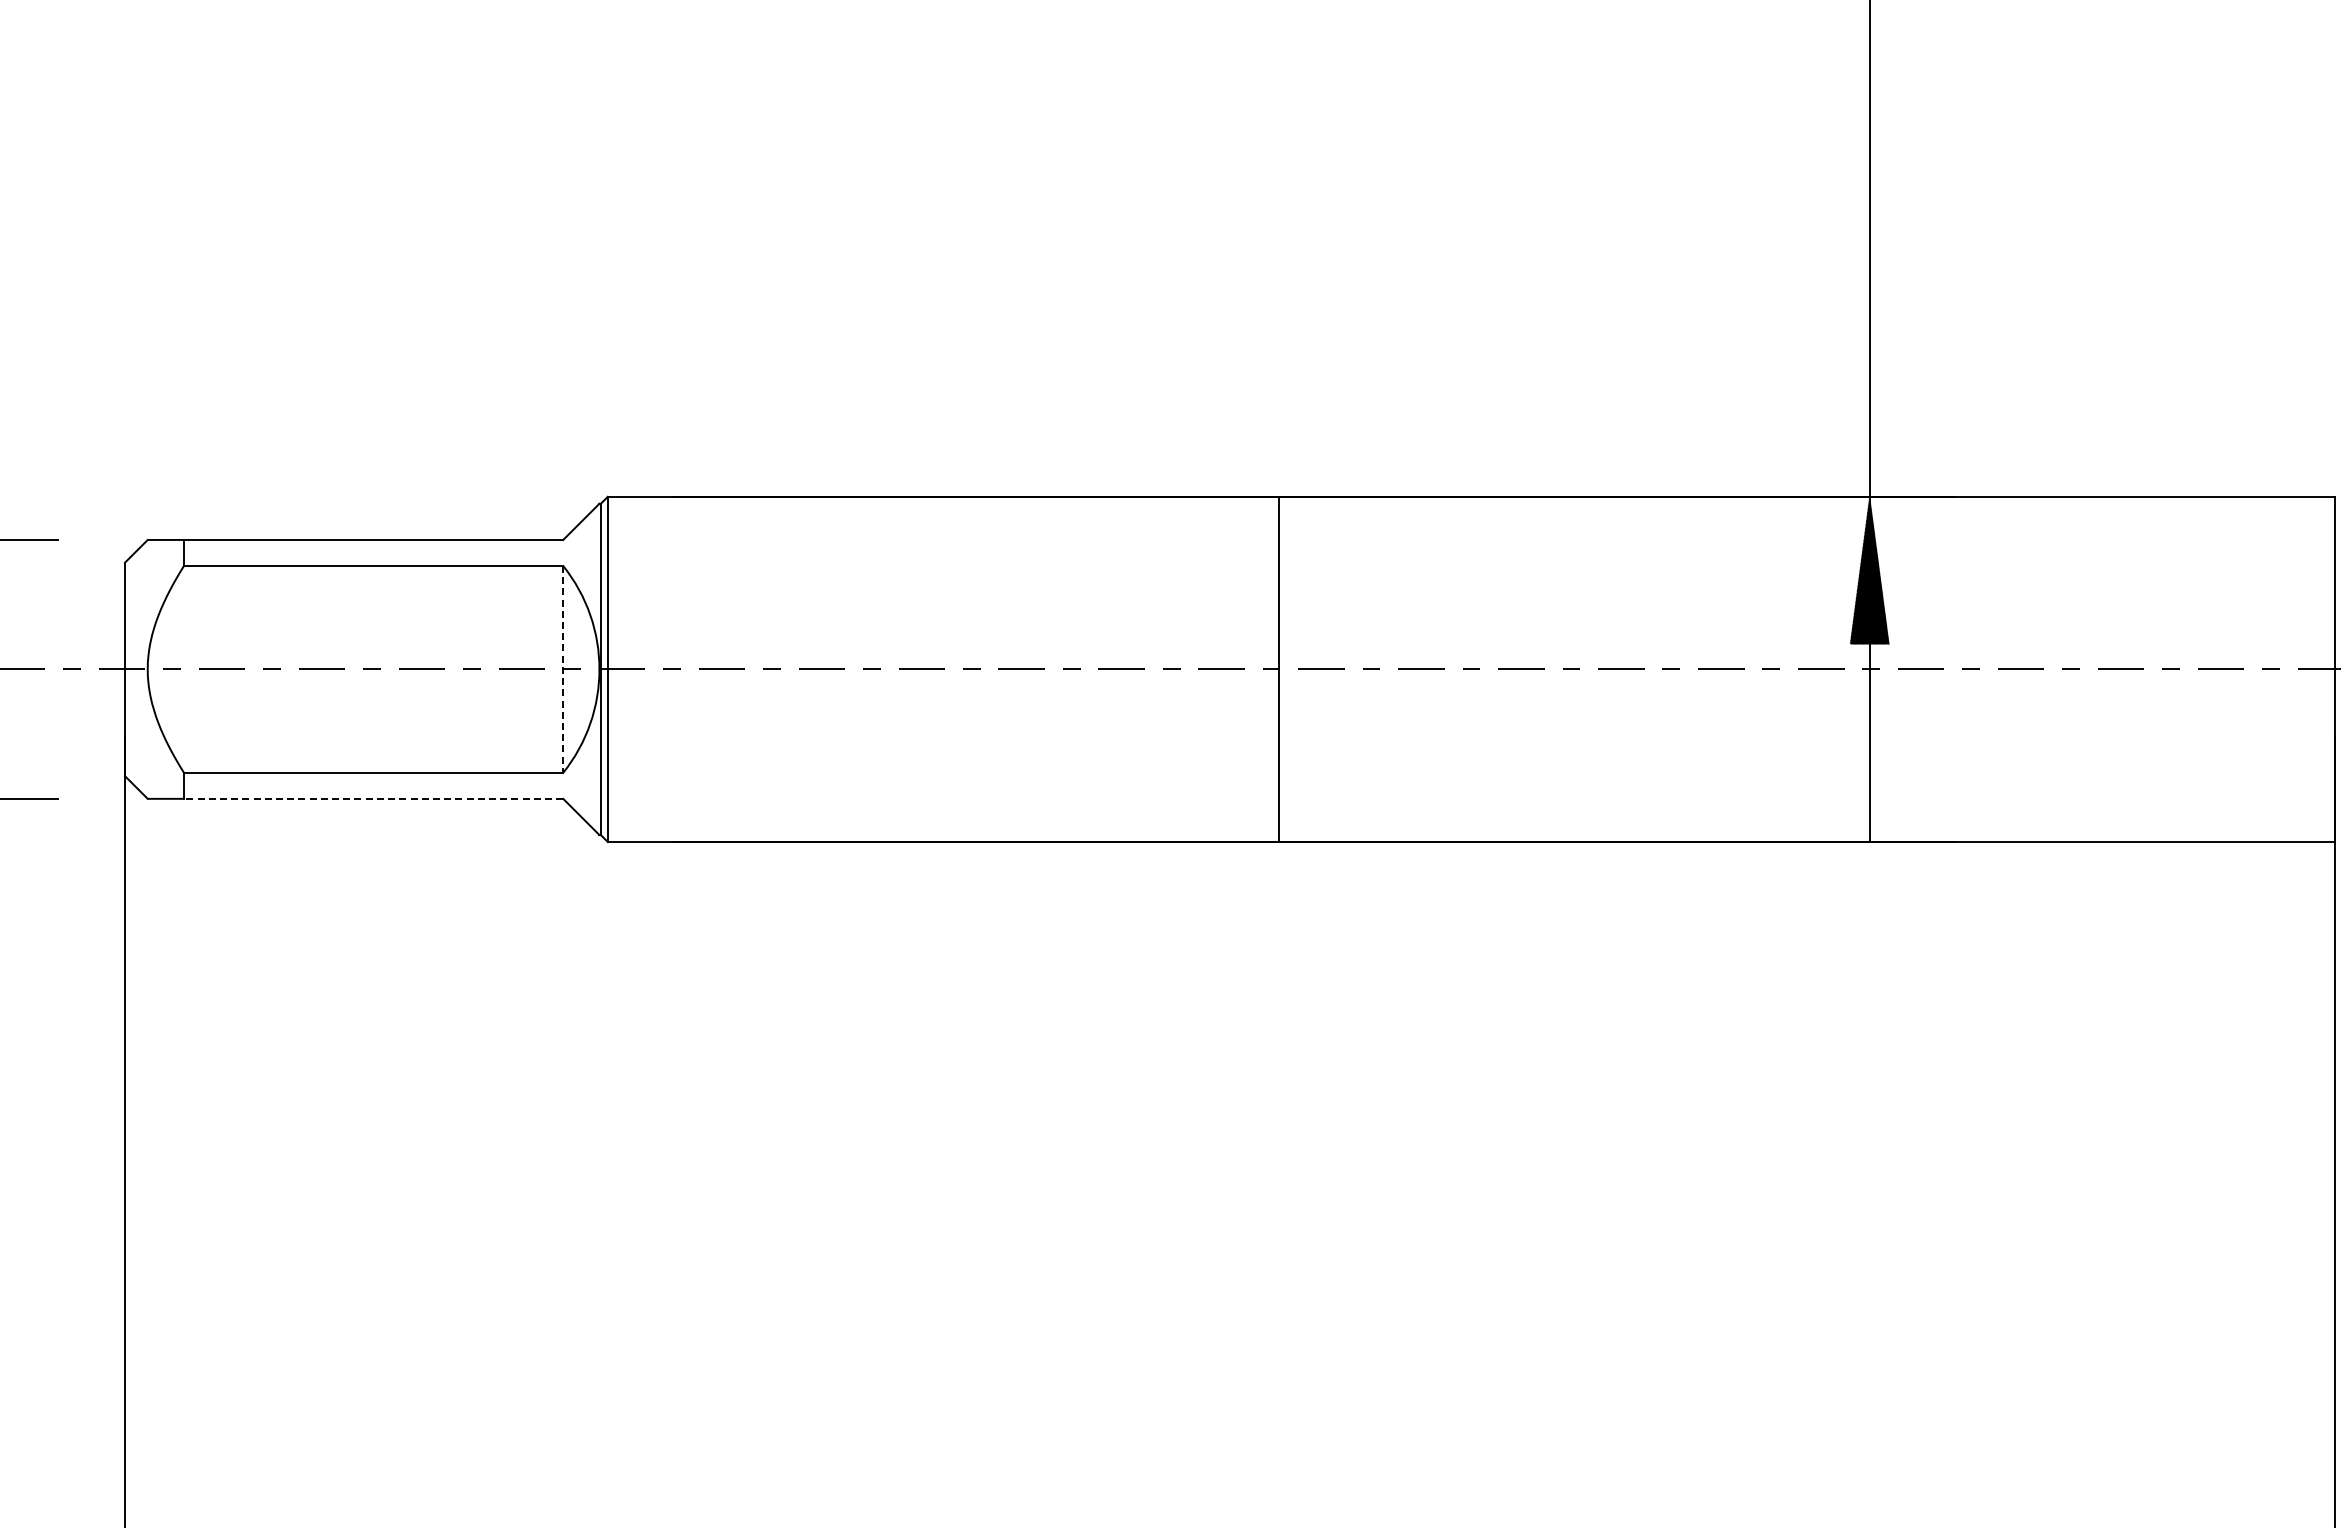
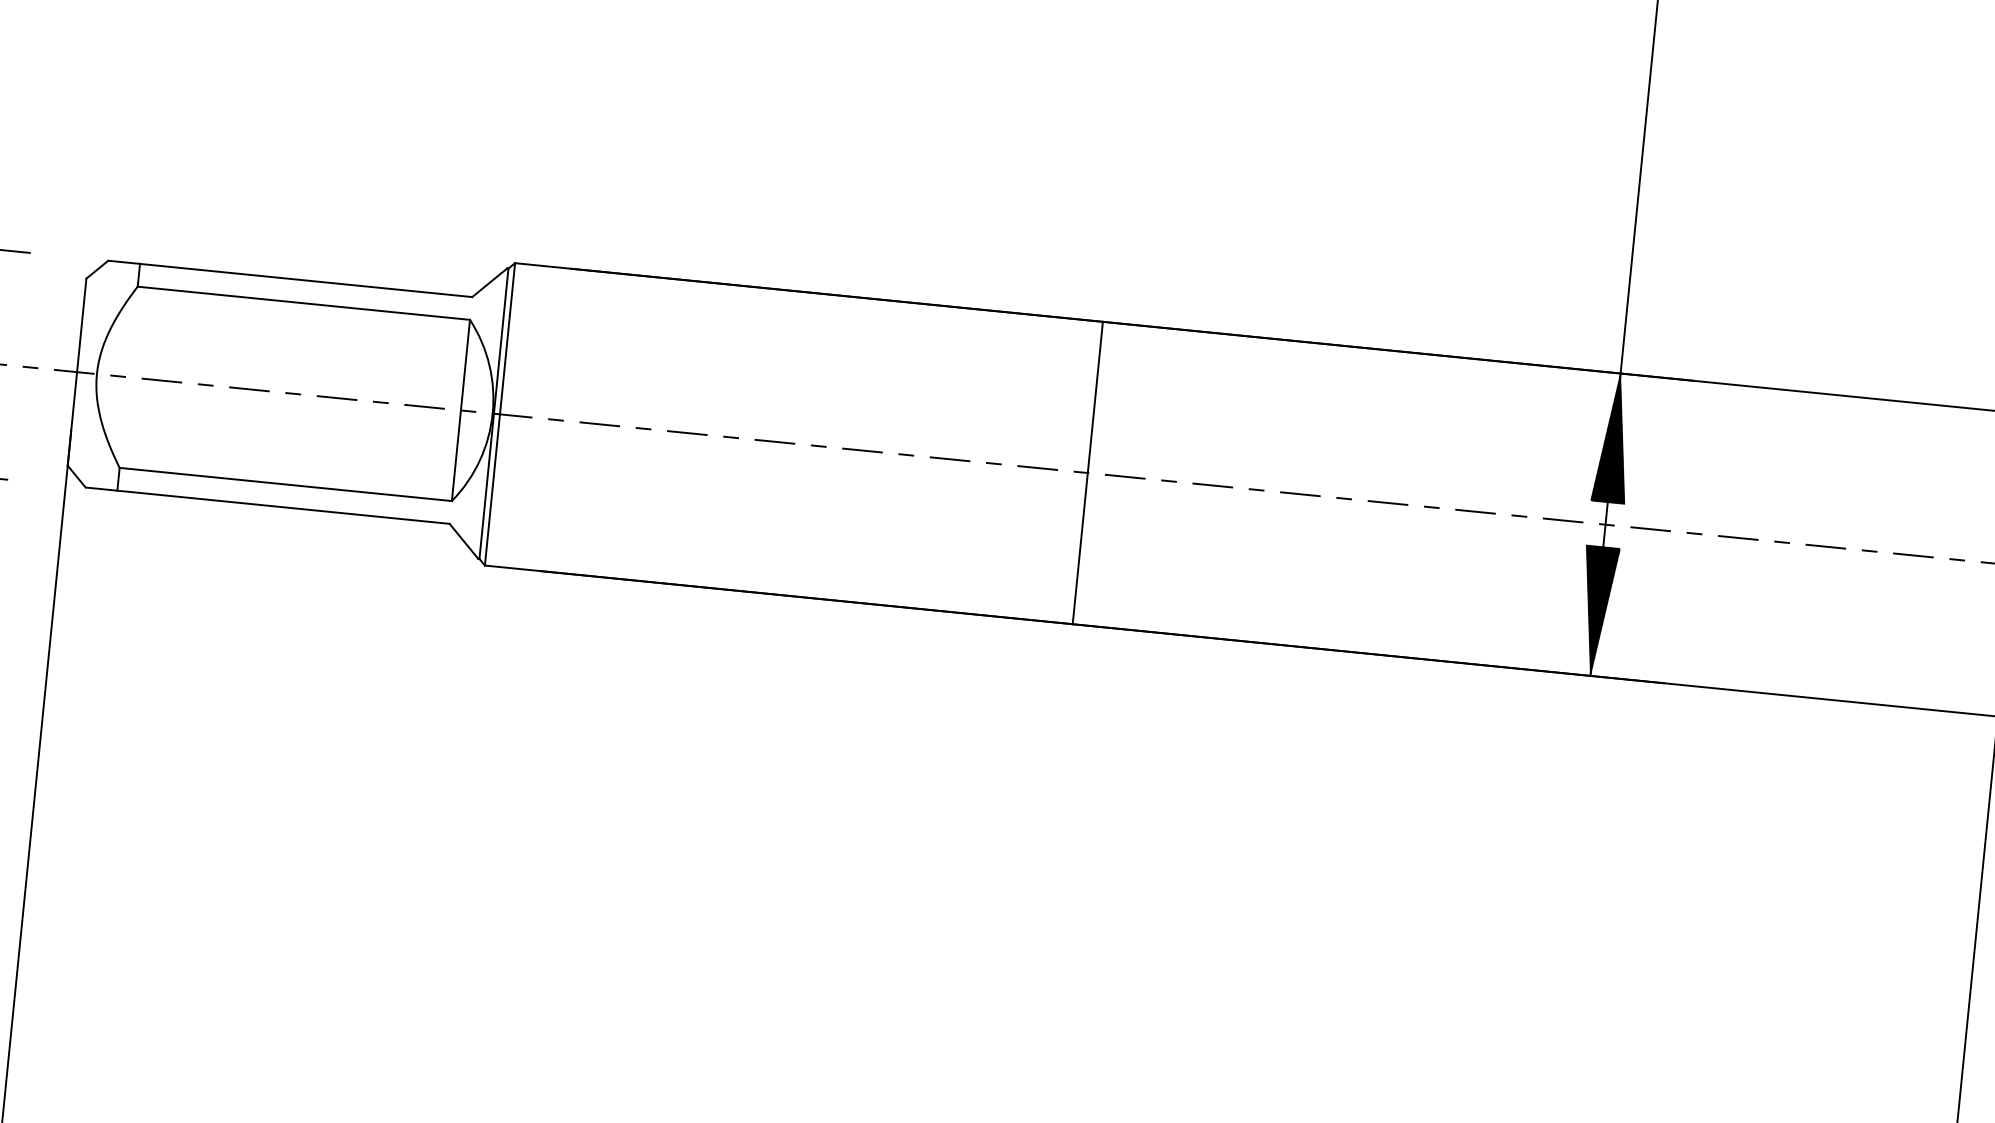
line: (563, 669) -> (461, 410), dashed -> solid
hatch: (1869, 767) -> (1596, 610), added
line: (373, 798) -> (283, 506), dashed -> solid

